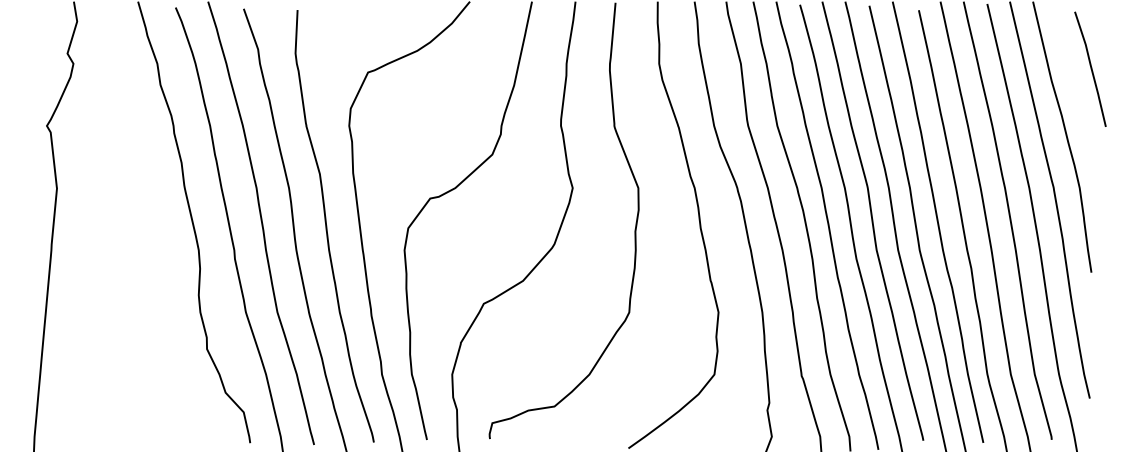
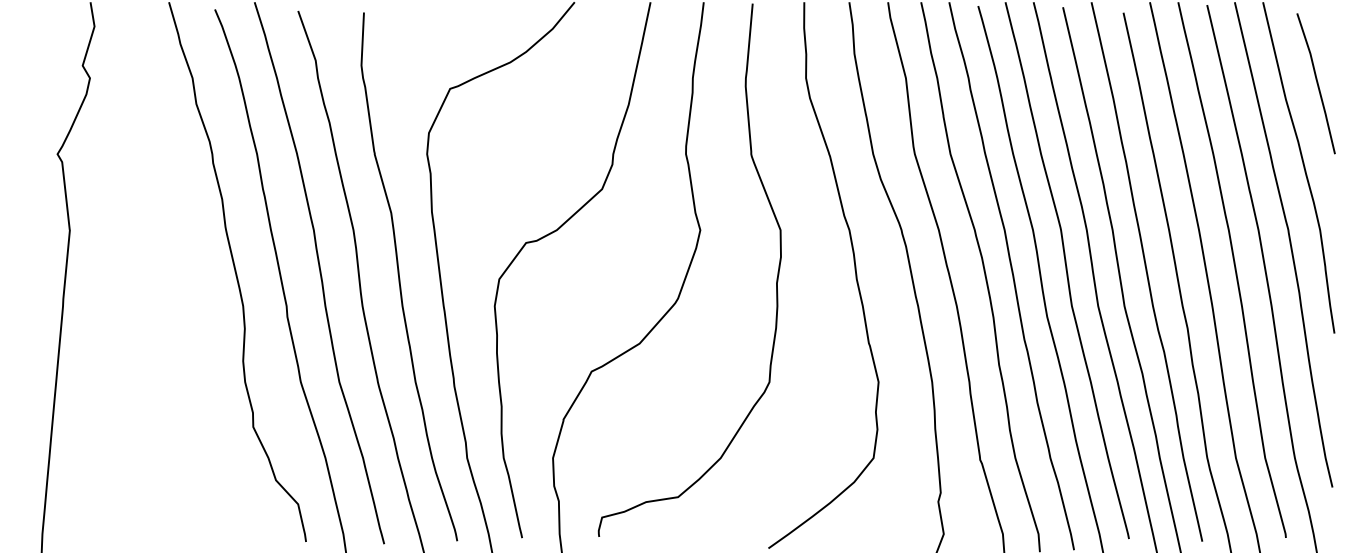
curve: (1090, 68) -> (1316, 82), moved

